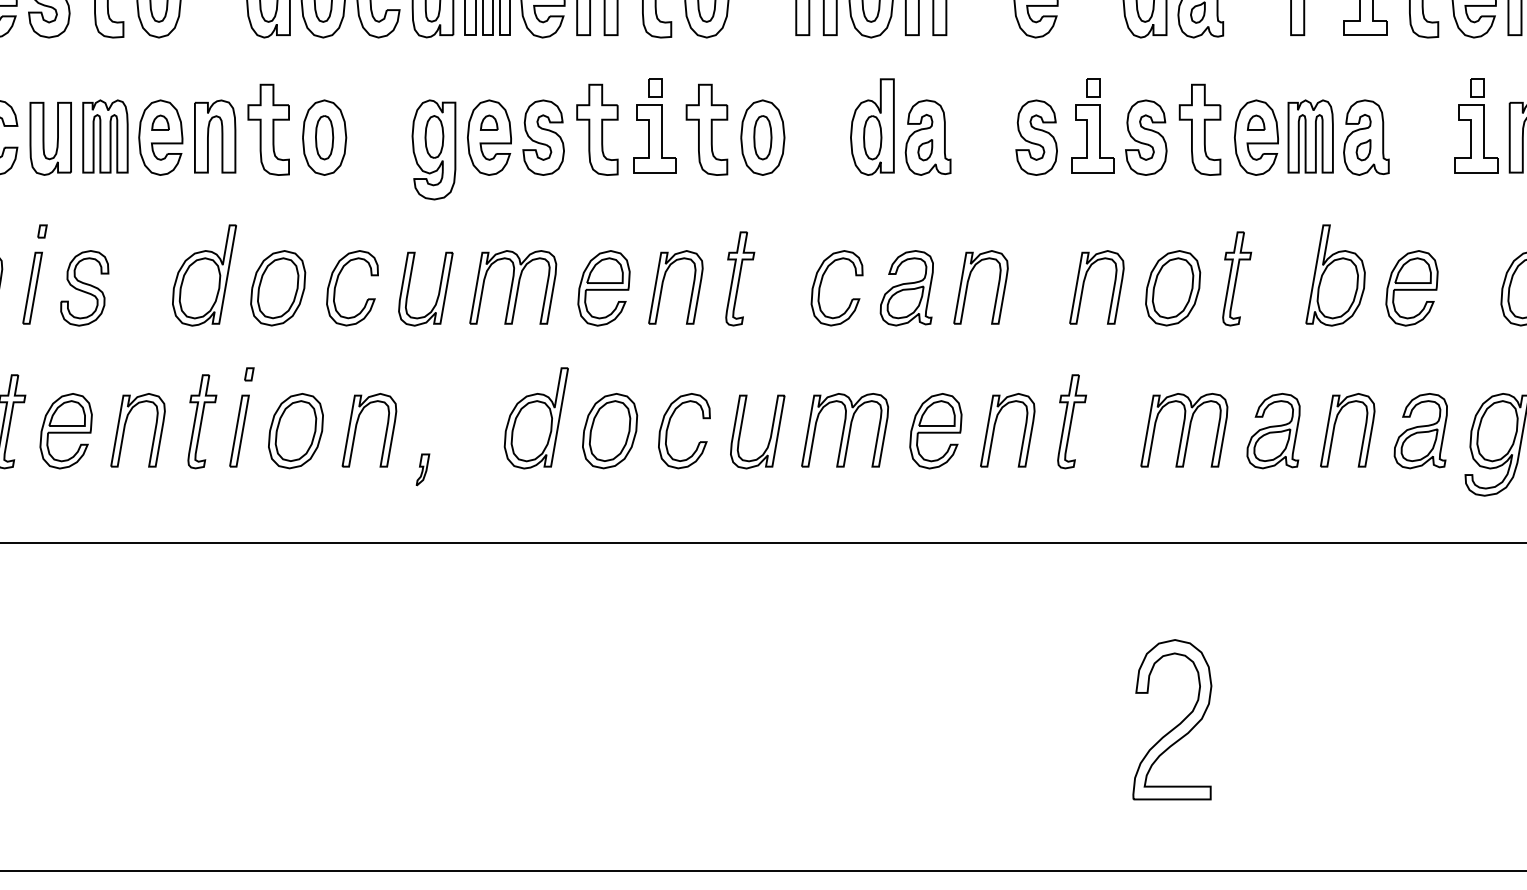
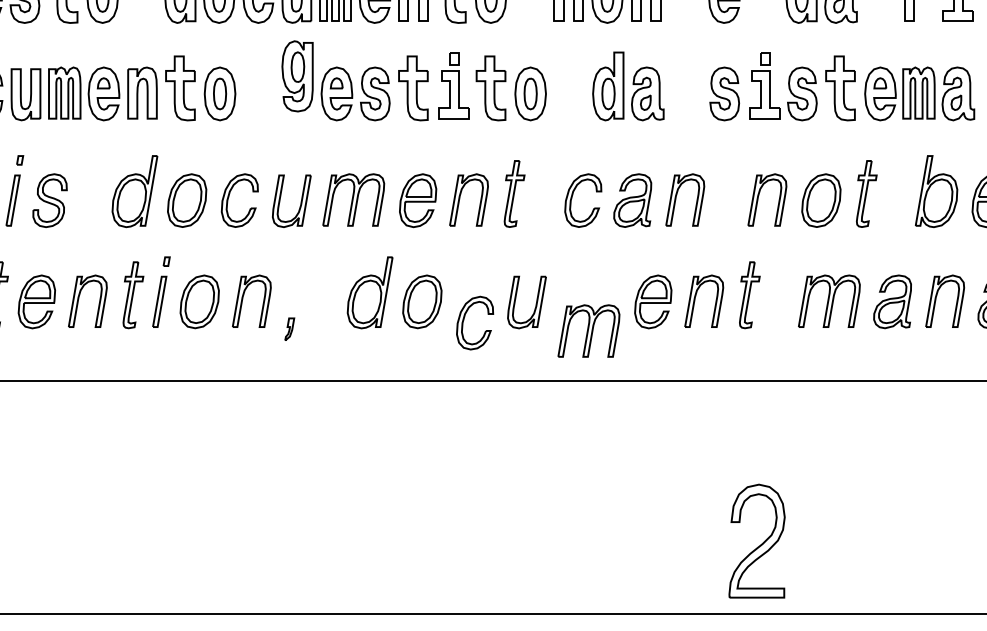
part: (433, 149) -> (297, 76), moved
part: (668, 429) -> (463, 321), moved
part: (845, 430) -> (589, 331), moved
part: (1177, 724) -> (760, 544), moved

